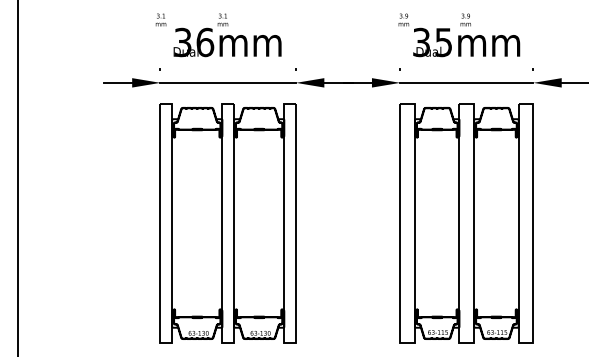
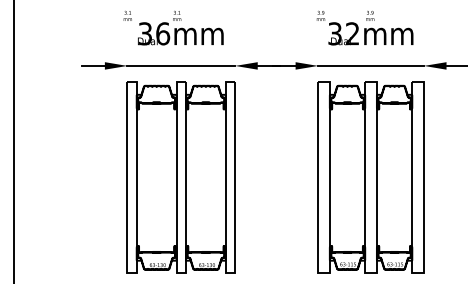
text: (443, 42) -> (352, 33), 35mm -> 32mm

